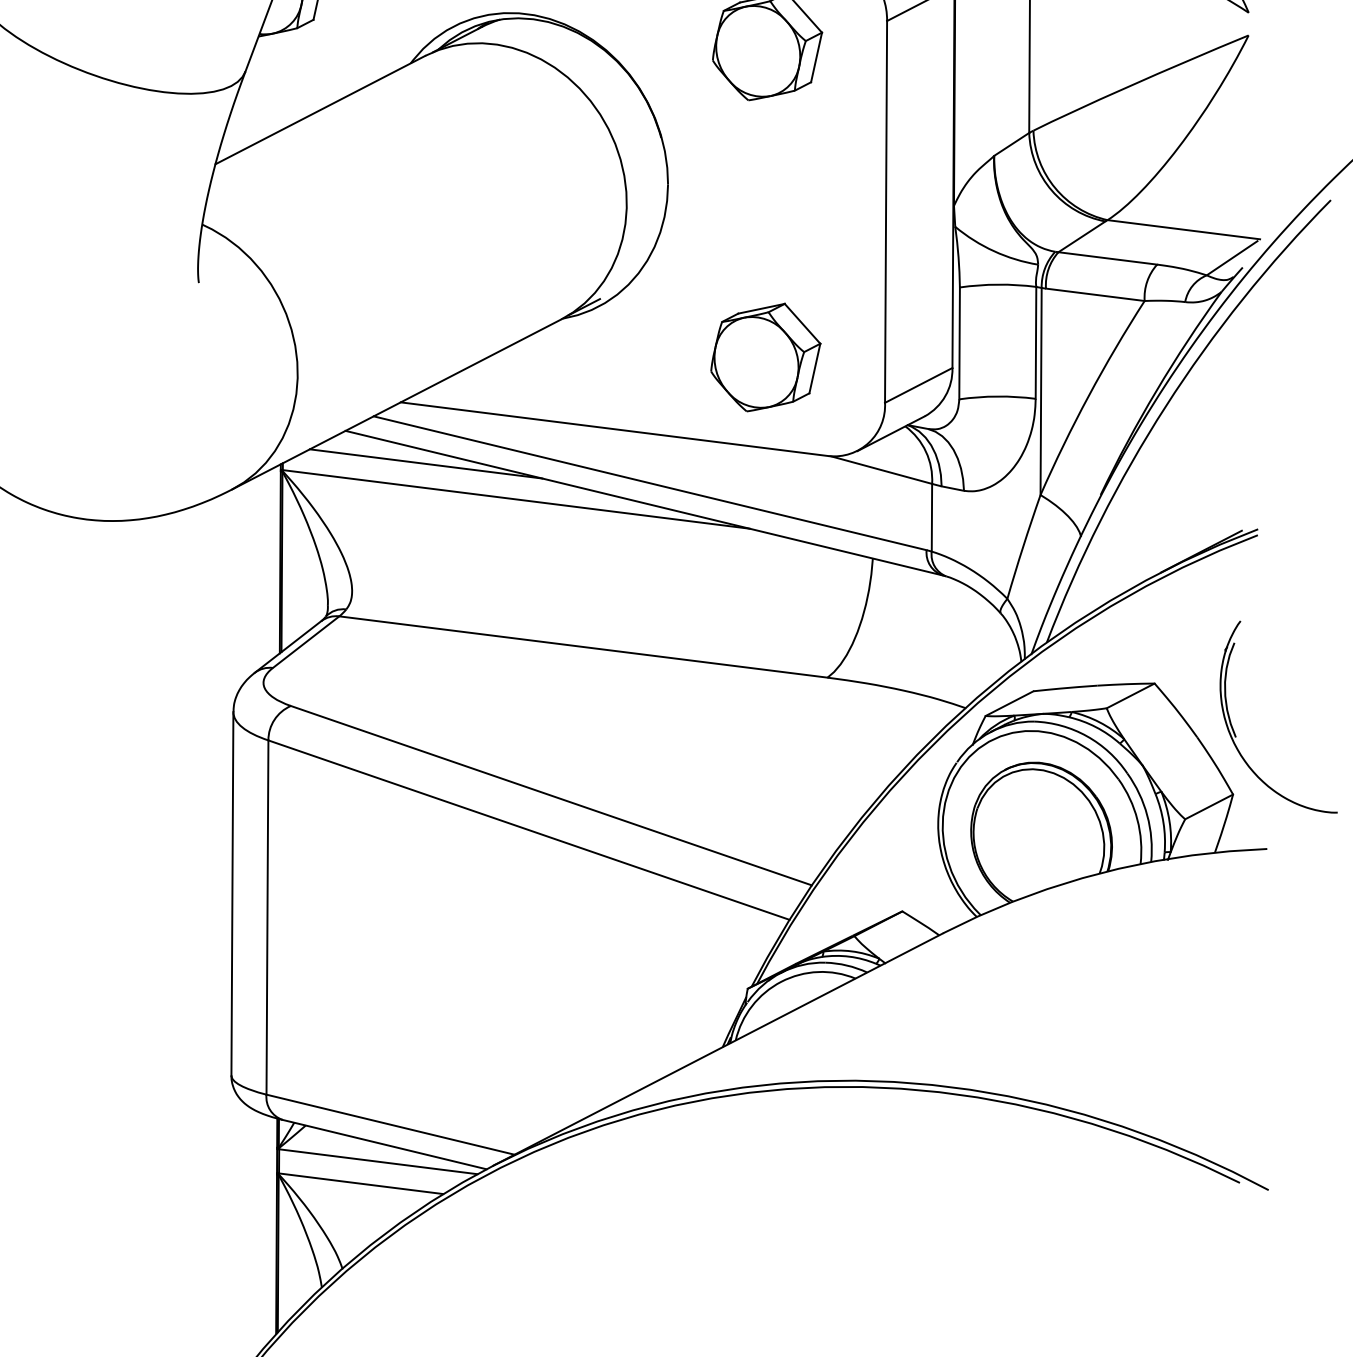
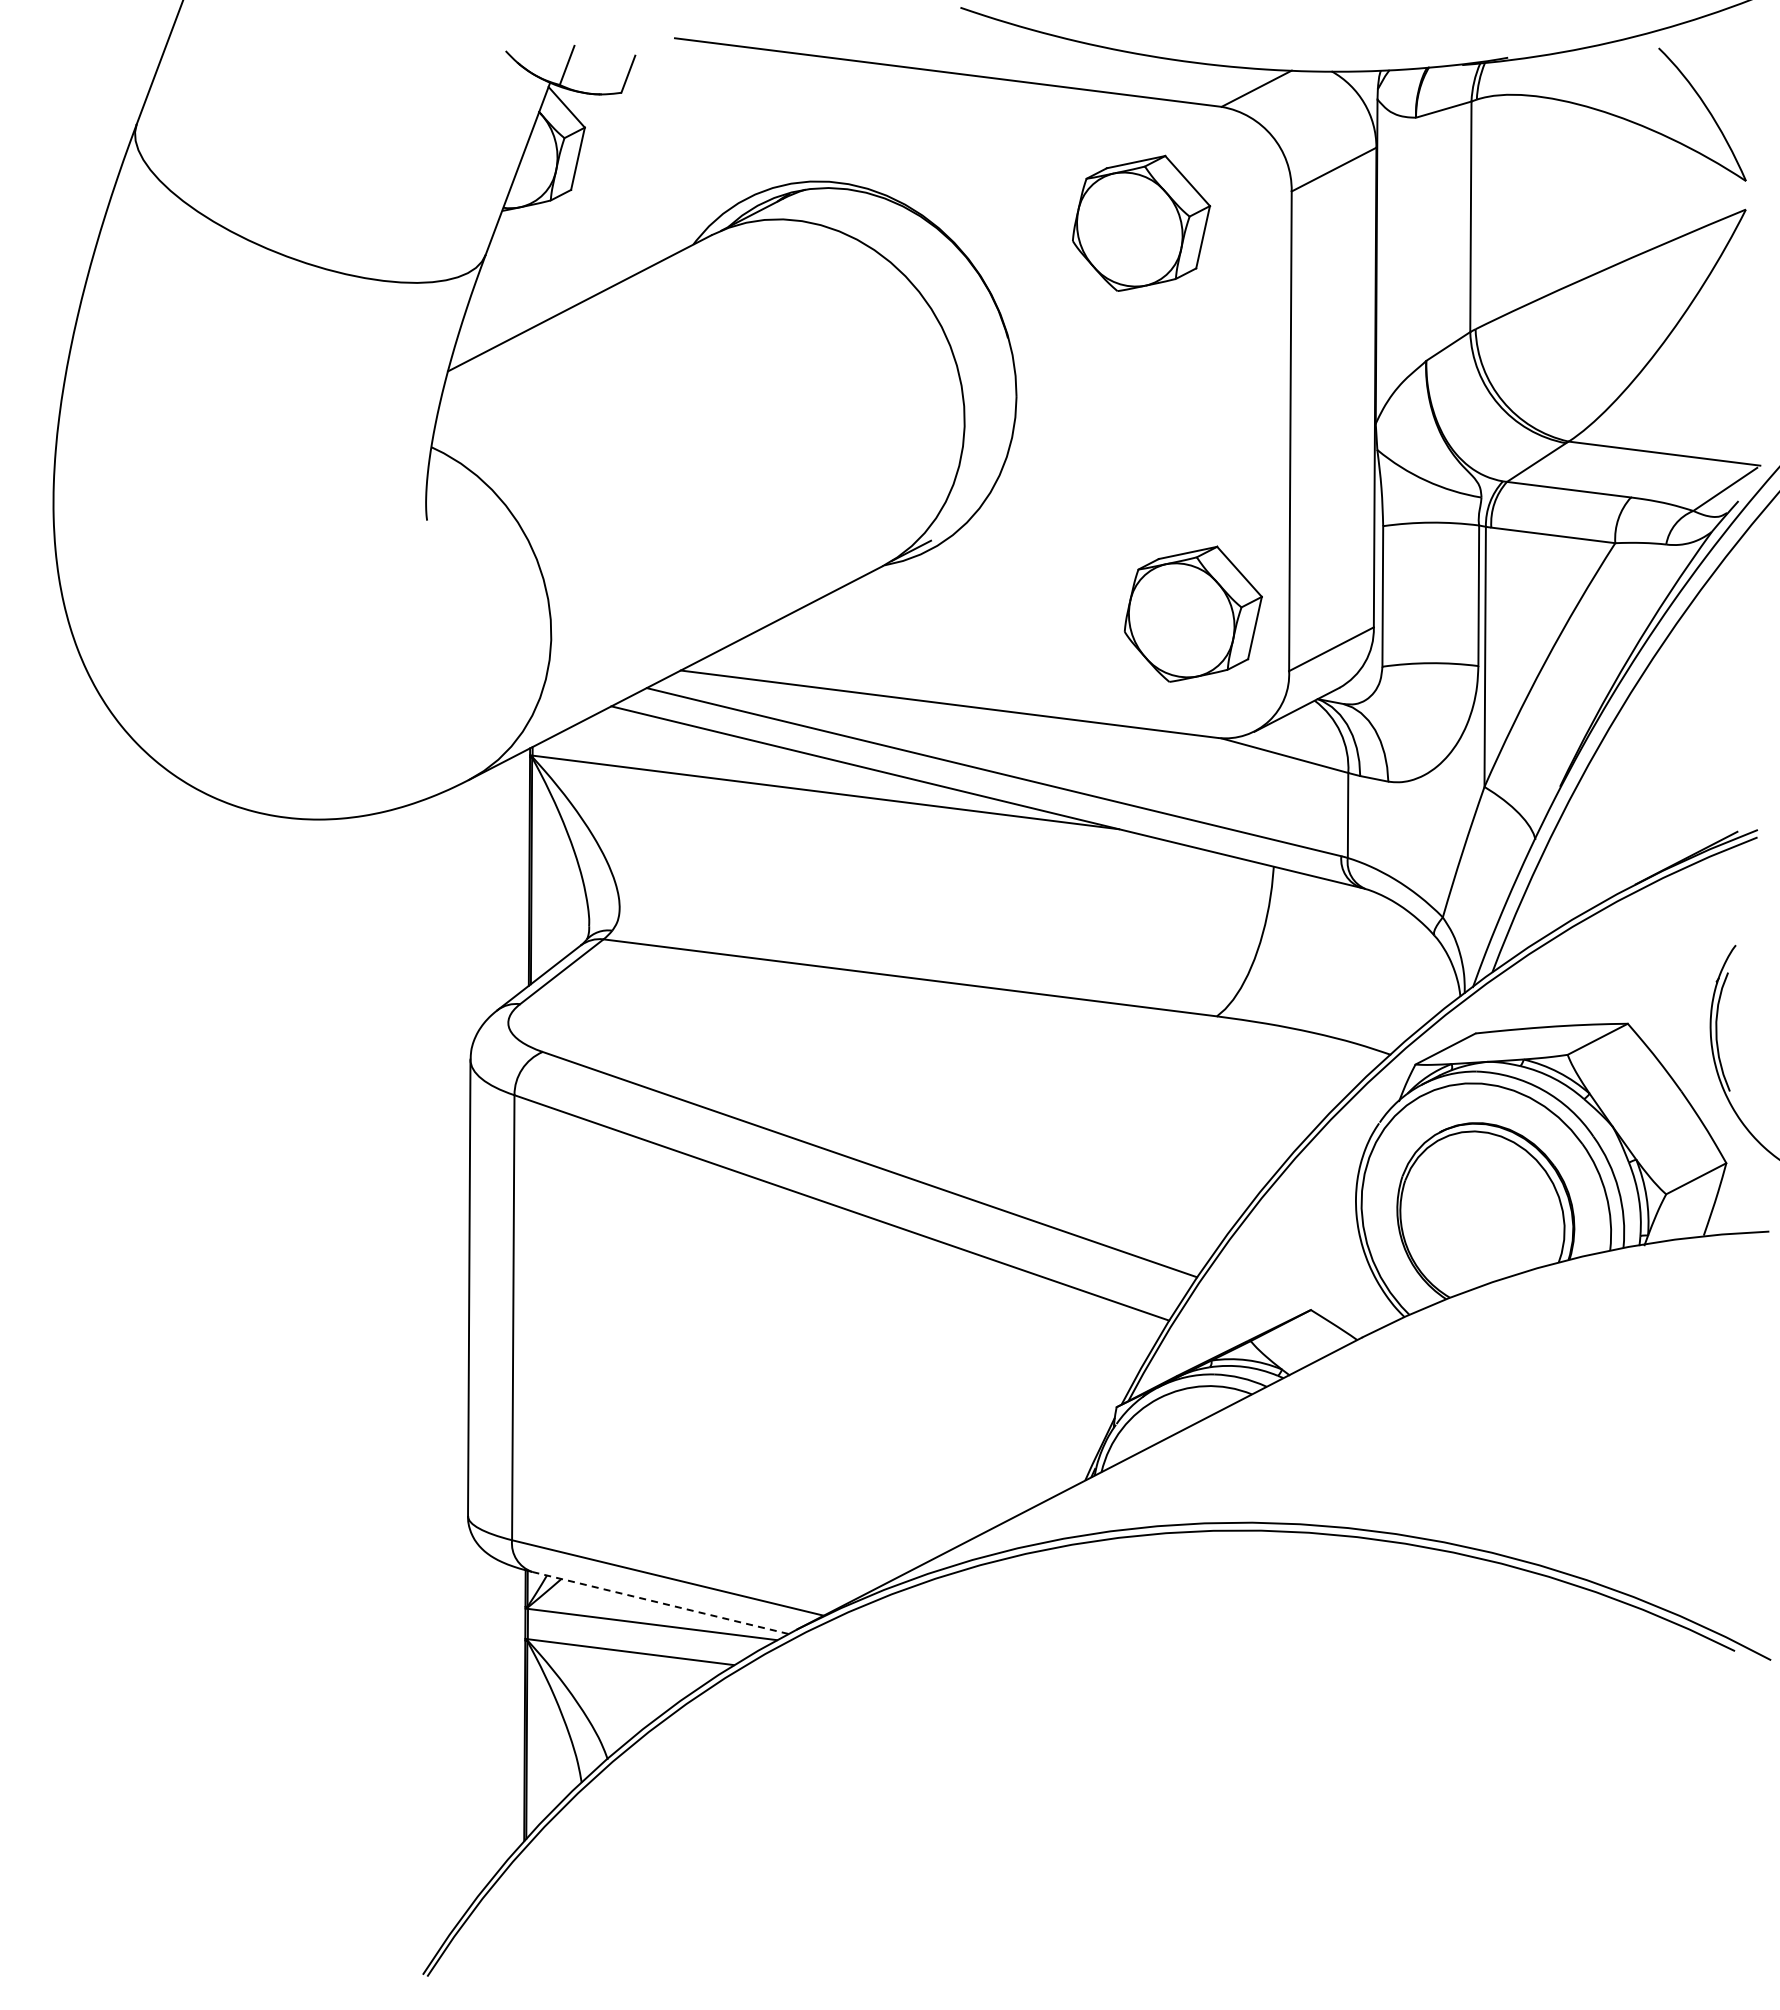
part: (765, 356) -> (1192, 613), moved
line: (426, 463) -> (712, 747), removed
line: (384, 1144) -> (660, 1602), solid -> dashed

